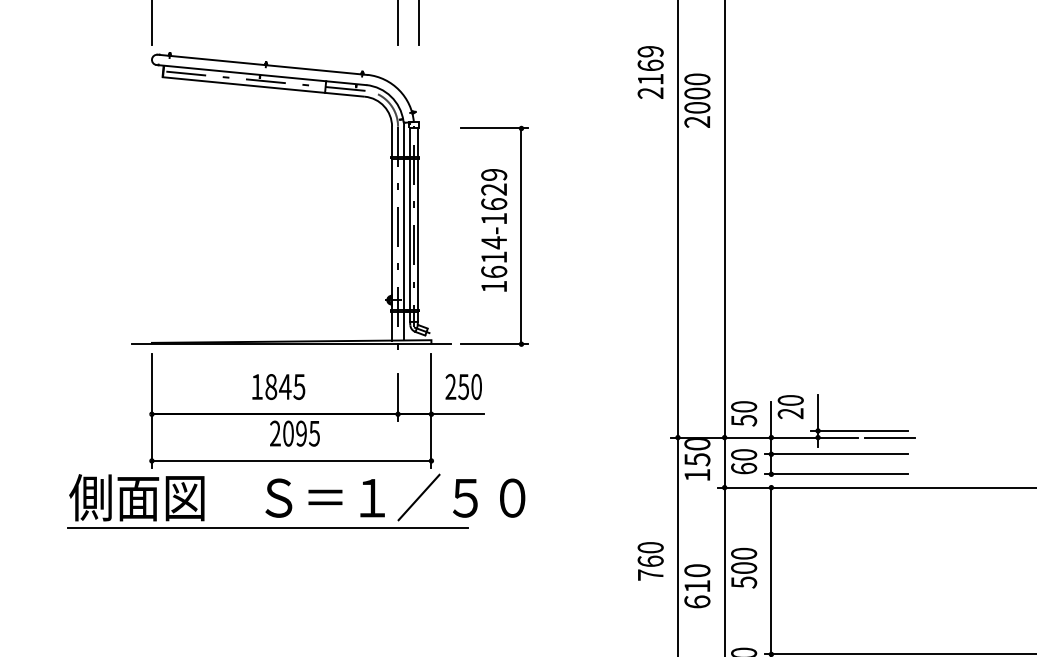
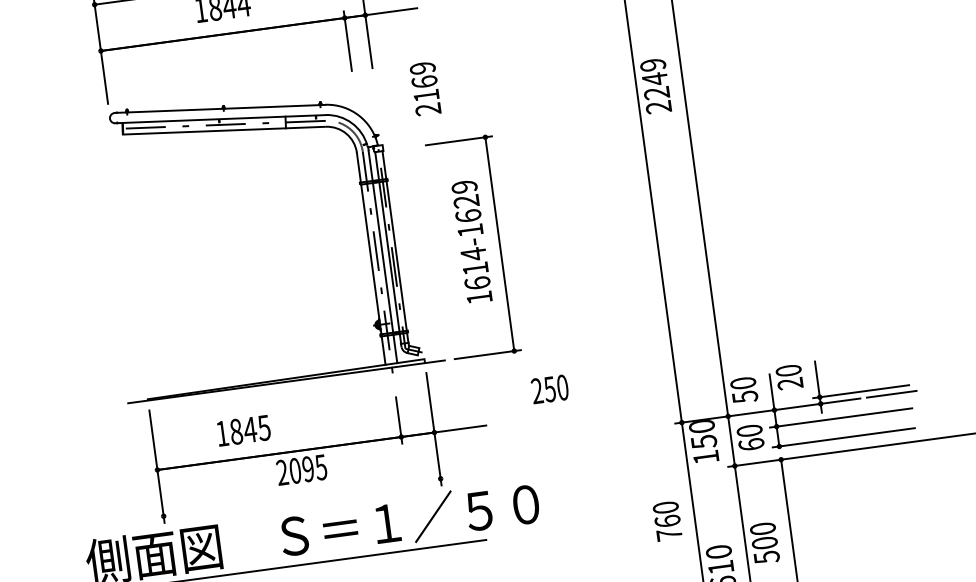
text: (650, 72) -> (425, 88), moved
text: (697, 93) -> (655, 79), 2000 -> 2249
text: (278, 386) -> (243, 430), moved
text: (463, 386) -> (549, 388), moved
line: (291, 460) -> (301, 497), removed
text: (650, 561) -> (667, 521), moved

